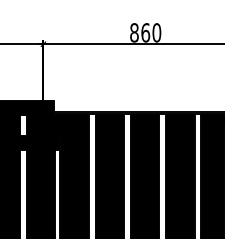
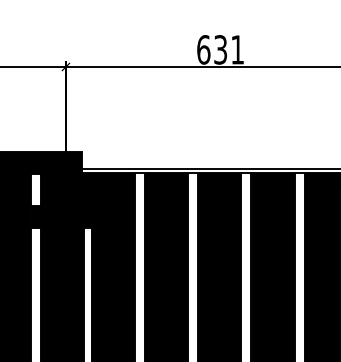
text: (145, 32) -> (220, 49), 860 -> 631

